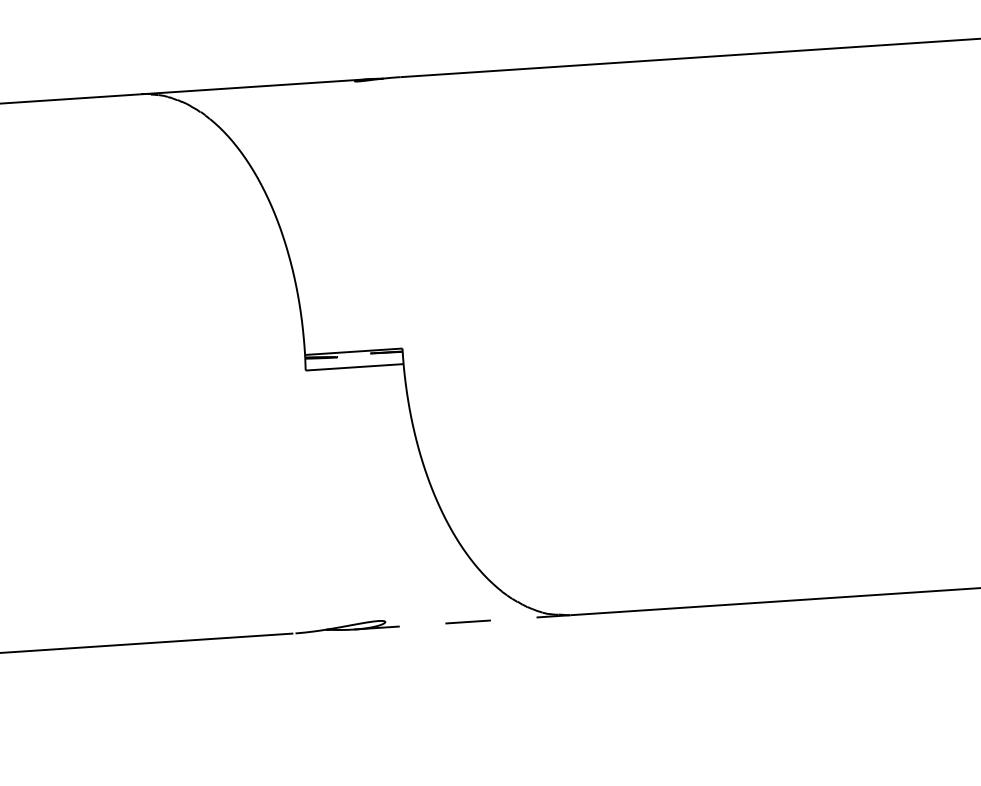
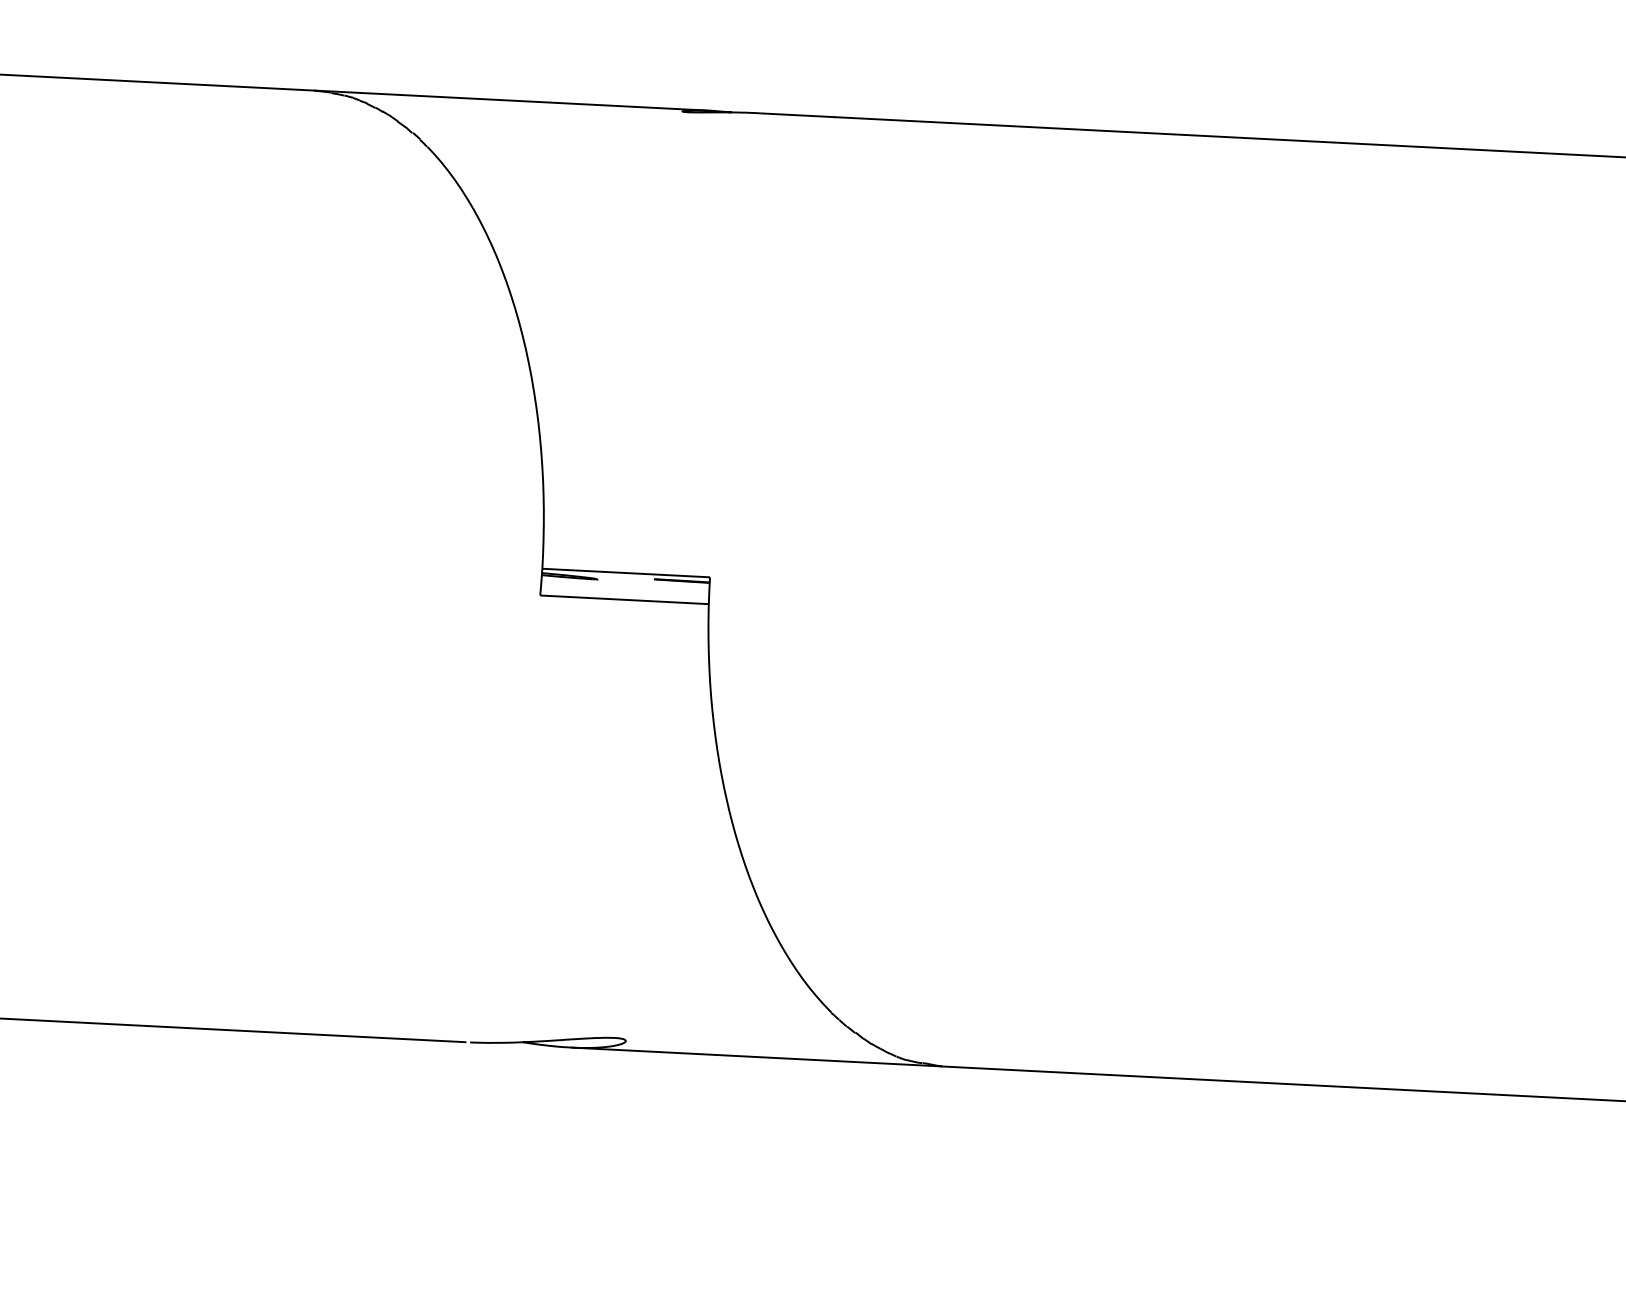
line: (462, 622) -> (757, 1057), dashed -> solid

